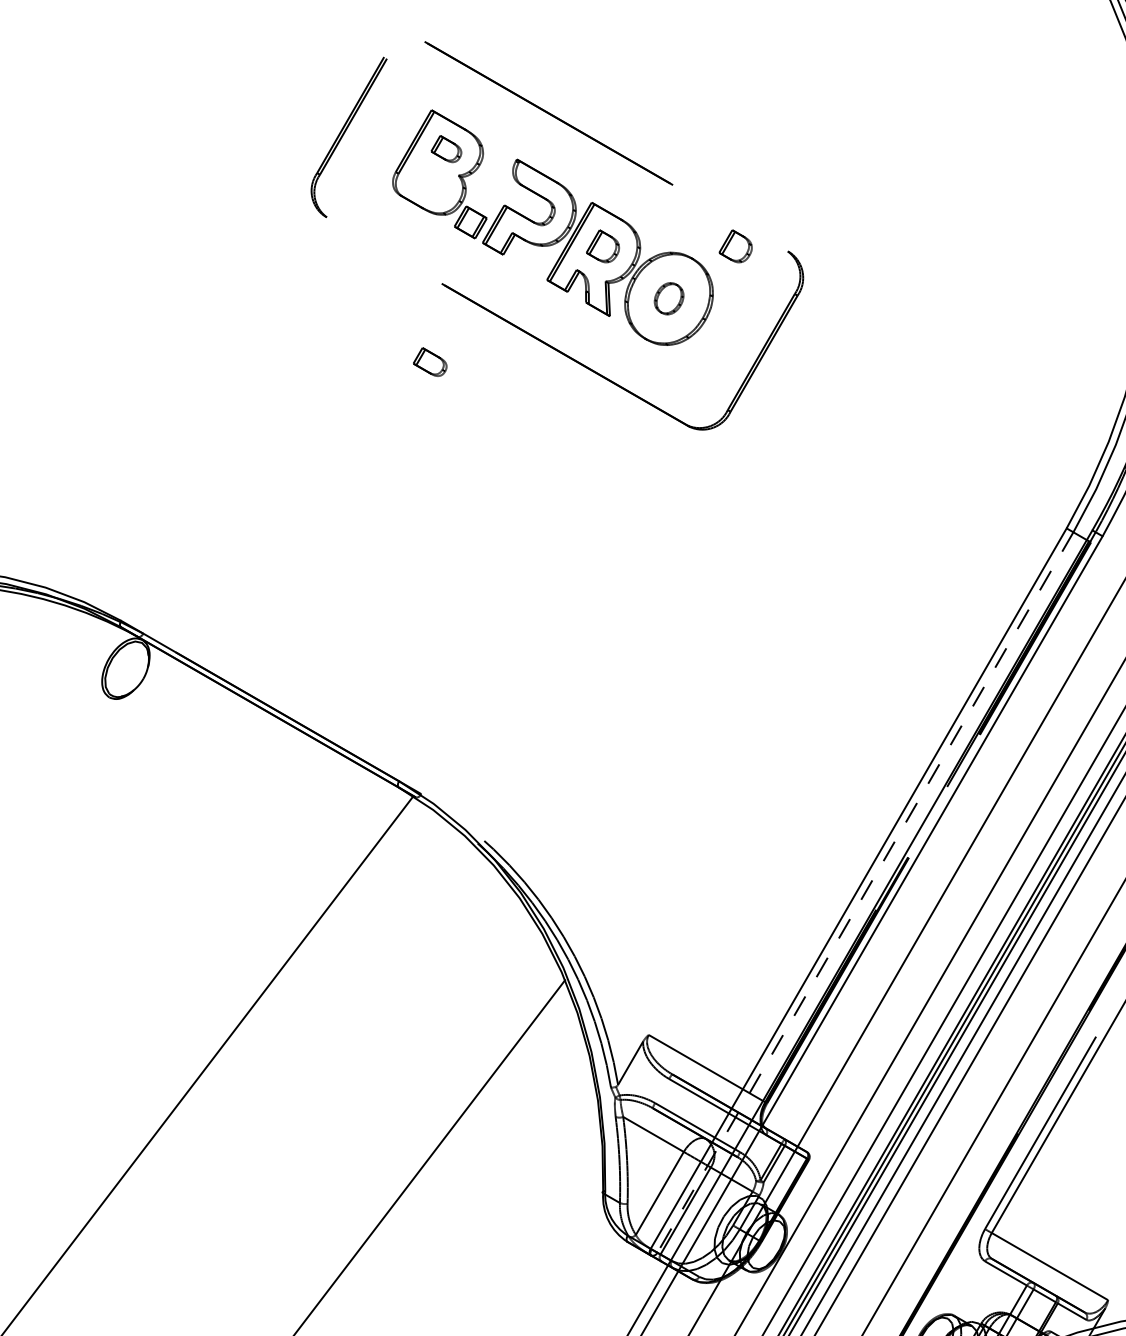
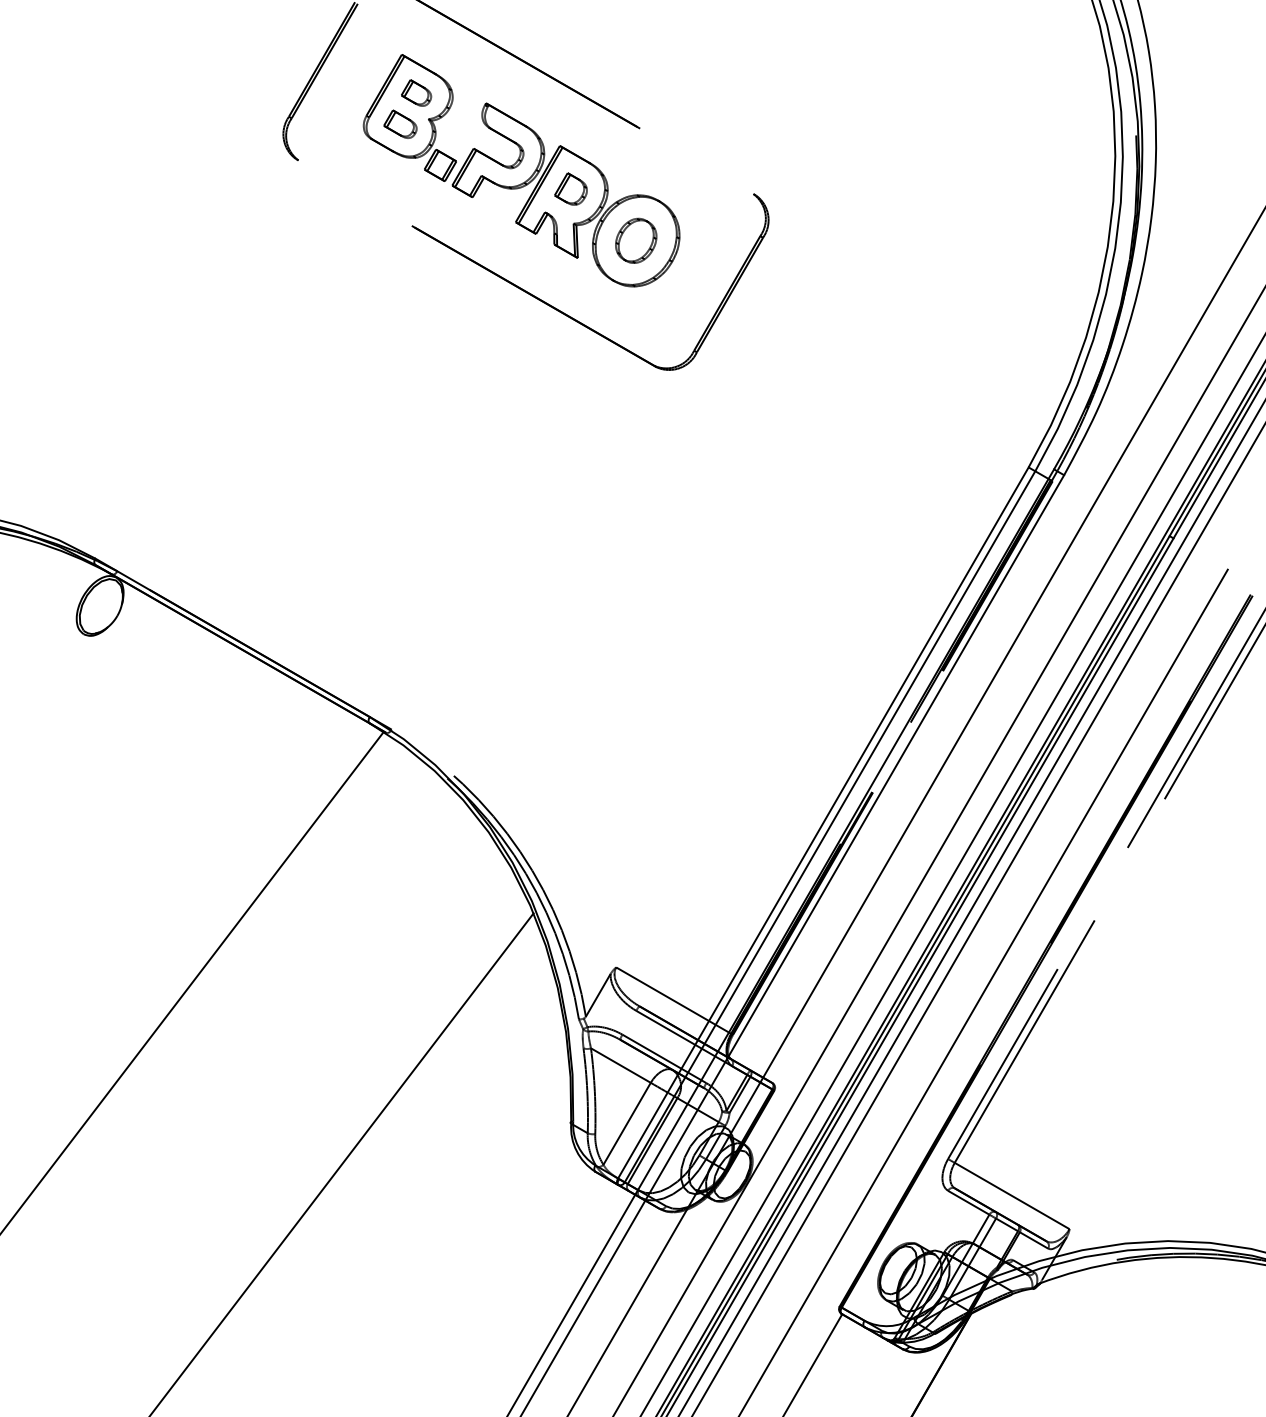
part: (735, 245) -> (701, 188), removed
part: (669, 298) -> (636, 240), size x1.43
part: (430, 361) -> (400, 123), moved
line: (865, 892) -> (830, 826), dashed -> solid

